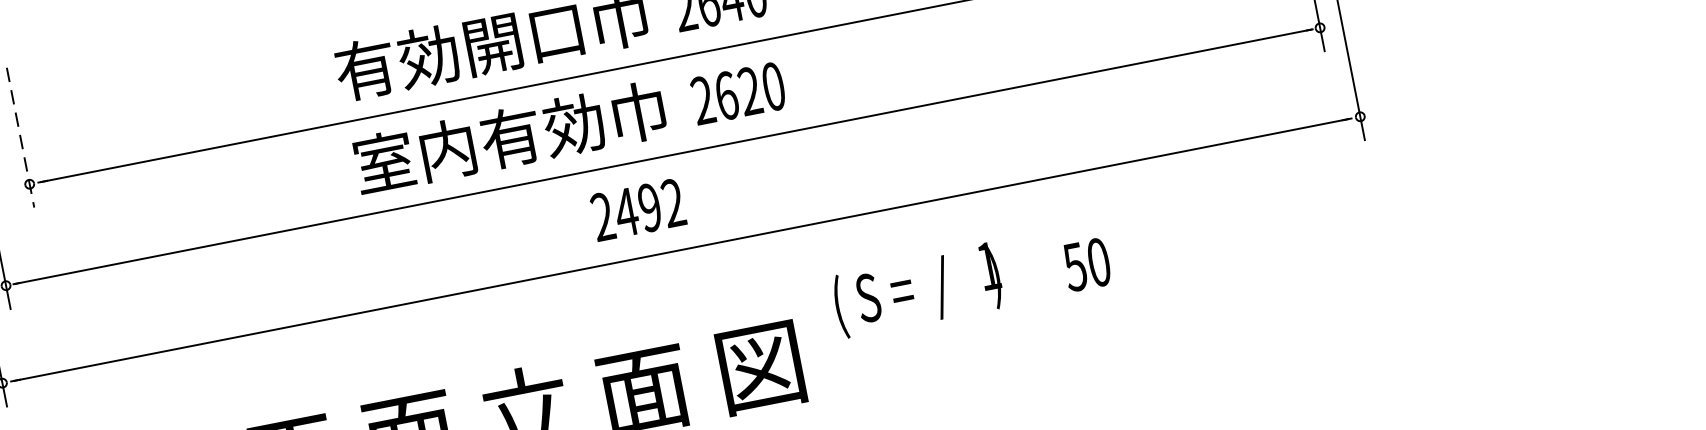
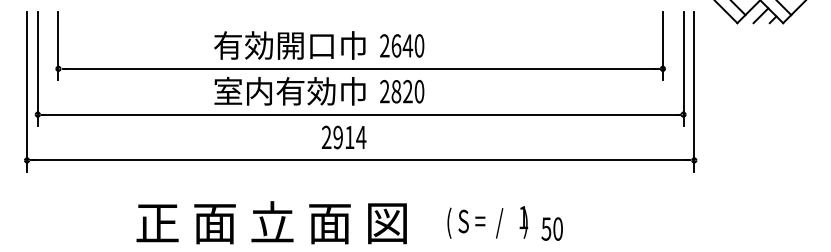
text: (726, 95) -> (396, 91), 2620 -> 2820
line: (20, 138) -> (58, 46), dashed -> solid
text: (649, 207) -> (349, 137), 2492 -> 2914
text: (1085, 263) -> (551, 228), moved
text: (917, 290) -> (487, 222), moved

